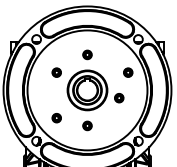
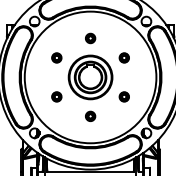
part: (128, 72) -> (124, 57), moved
part: (119, 98) -> (124, 97), moved
part: (56, 118) -> (56, 97), moved

